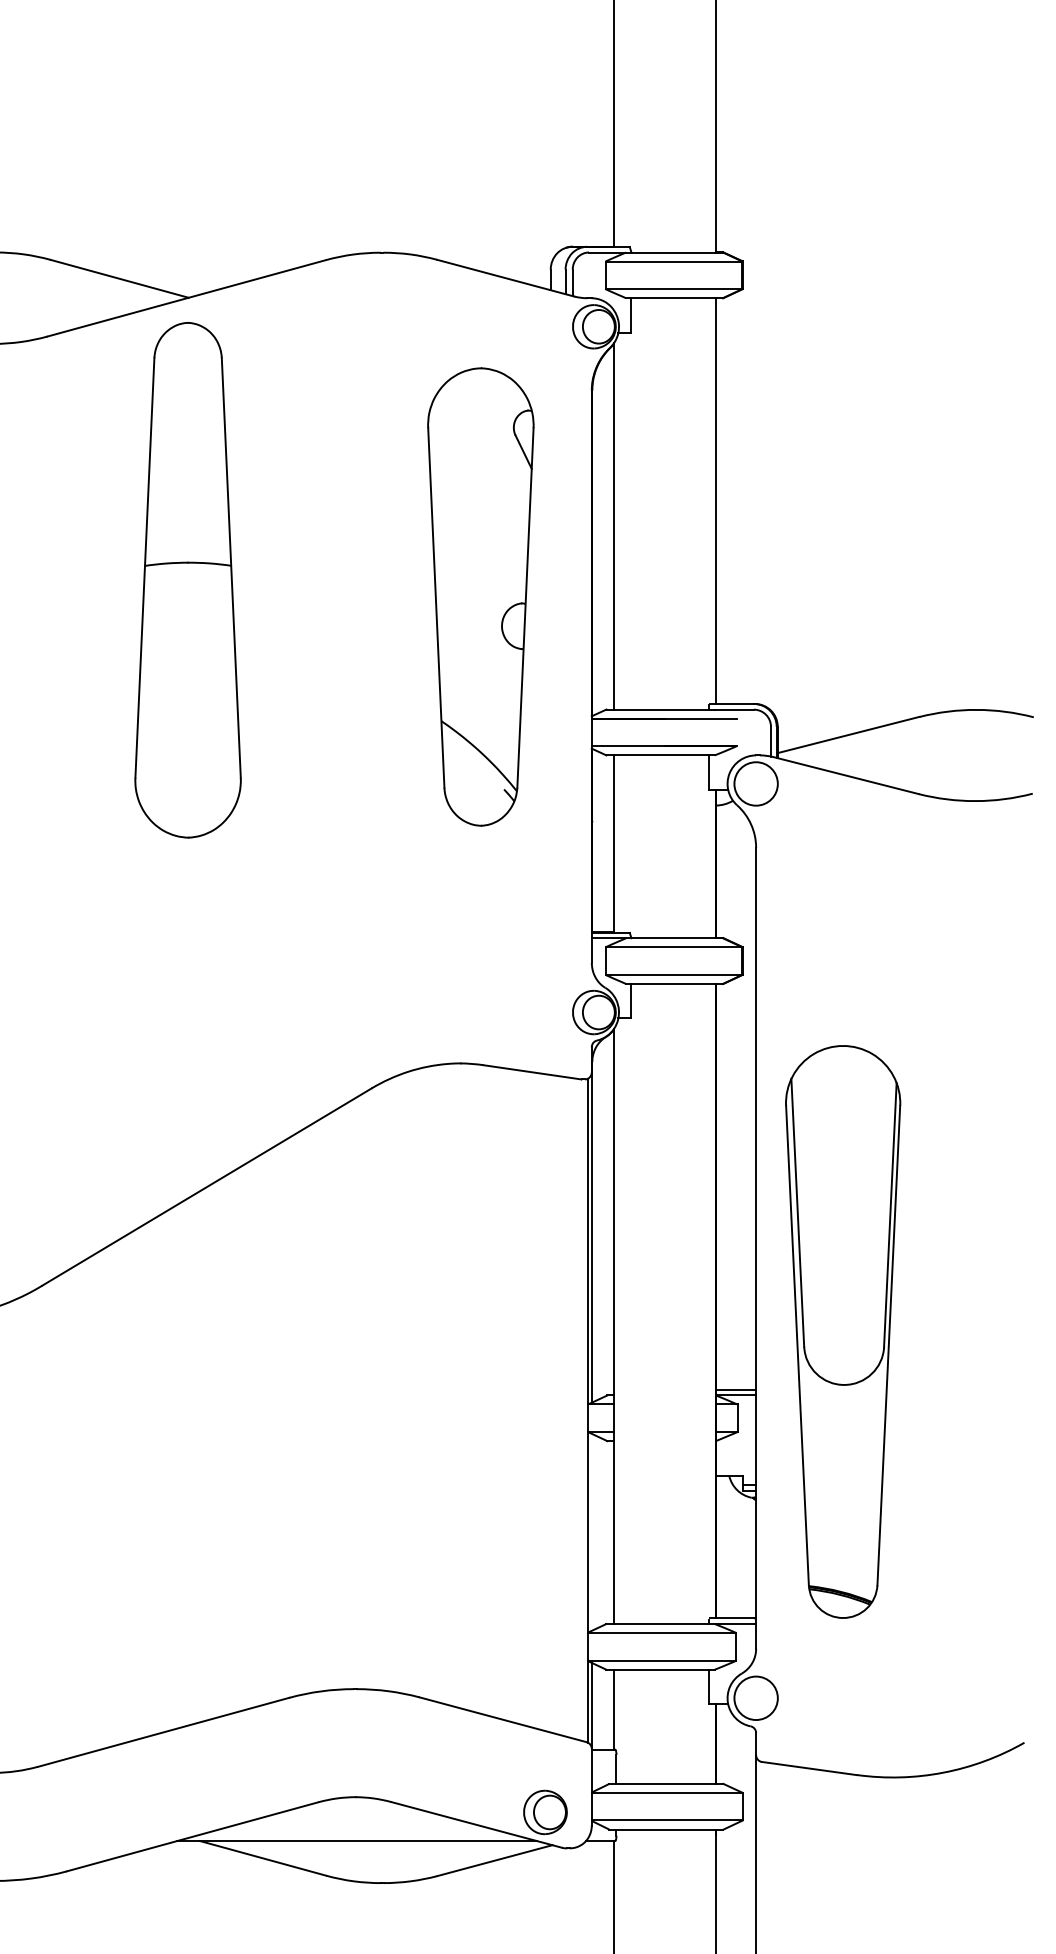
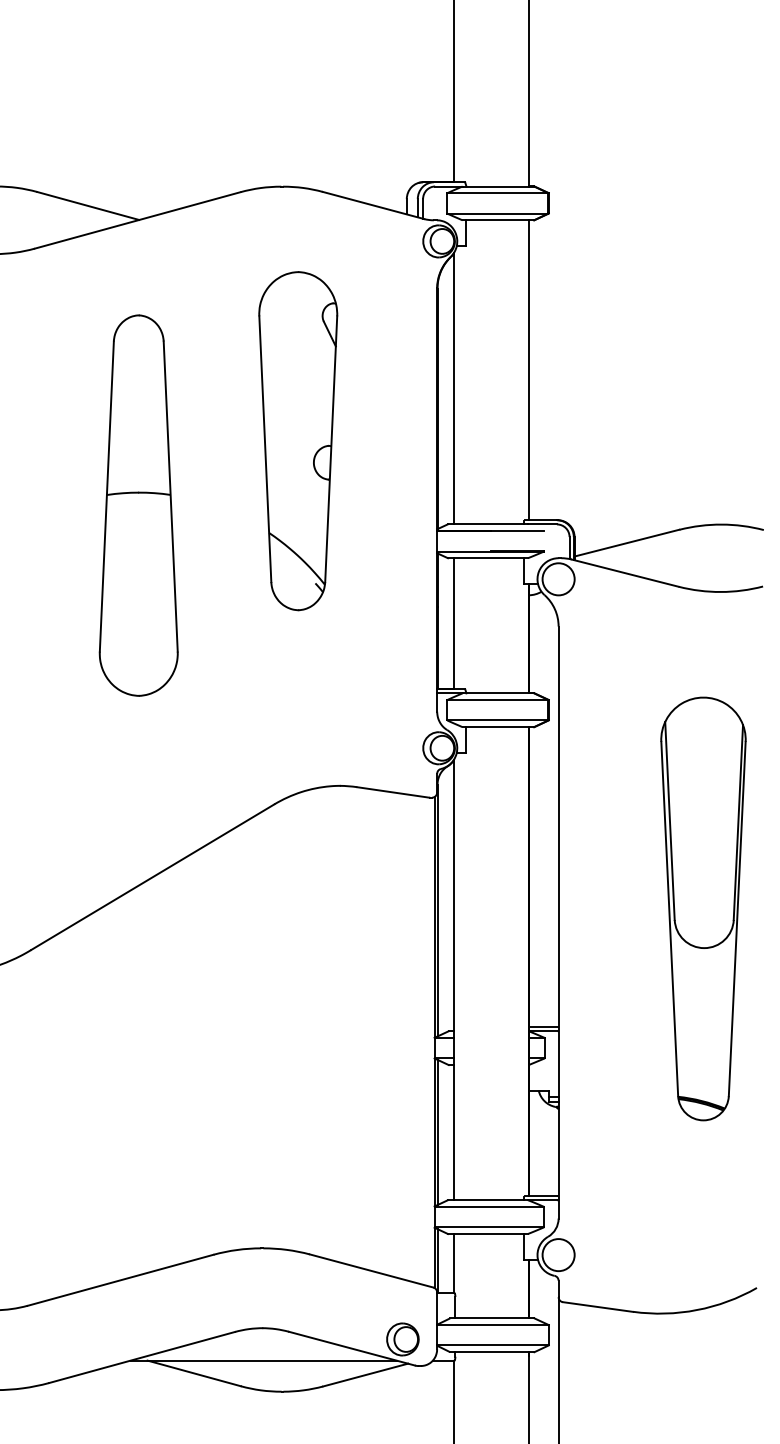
part: (187, 580) -> (138, 505), moved
part: (480, 596) -> (297, 440), moved
part: (843, 1331) -> (703, 908), moved
line: (592, 1532) -> (437, 1132), added

